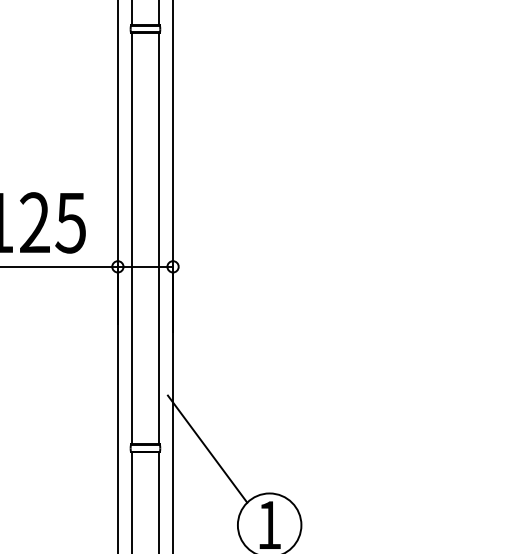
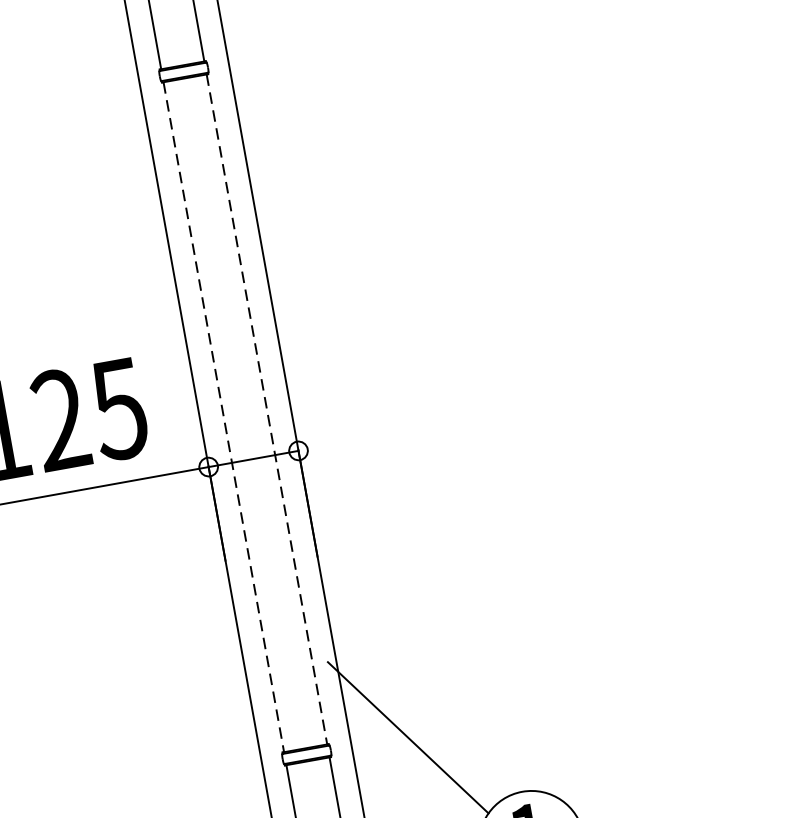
line: (132, 238) -> (224, 416), solid -> dashed
line: (158, 238) -> (266, 408), solid -> dashed

